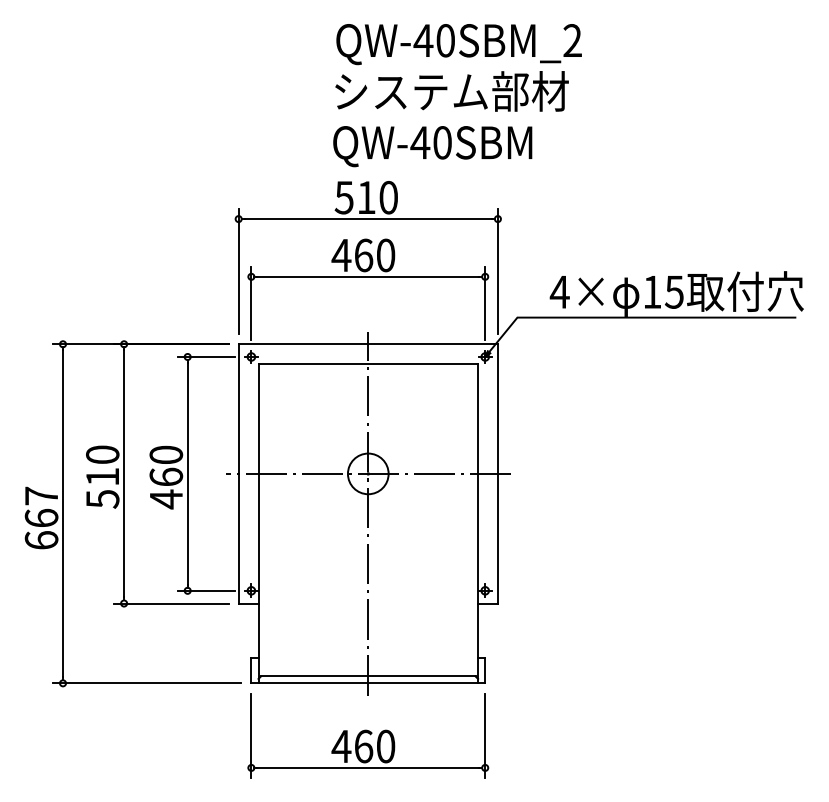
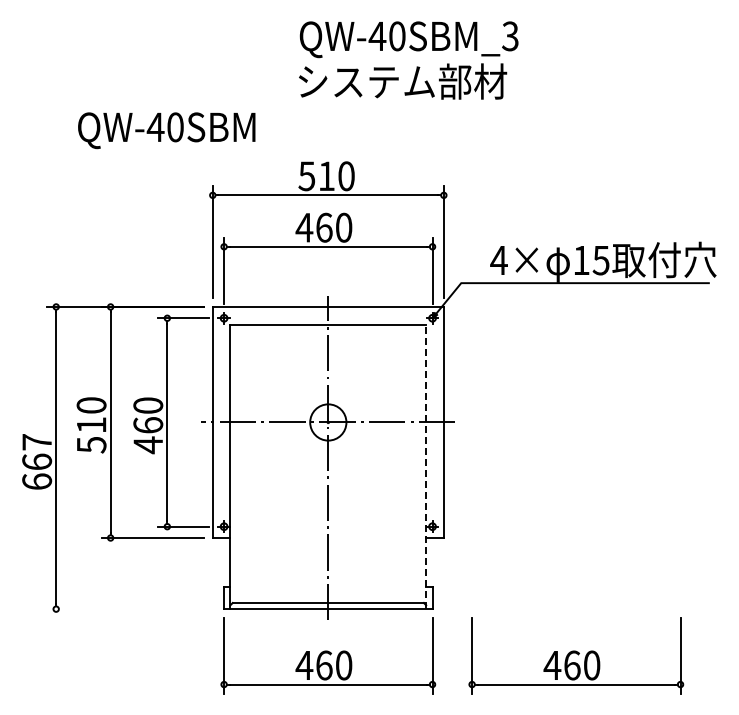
text: (572, 40) -> (510, 36), QW-40SBM_2 -> QW-40SBM_3
text: (432, 146) -> (166, 130), moved
line: (478, 523) -> (426, 466), solid -> dashed
line: (147, 683) -> (131, 609), removed
part: (646, 735) -> (576, 655), added

